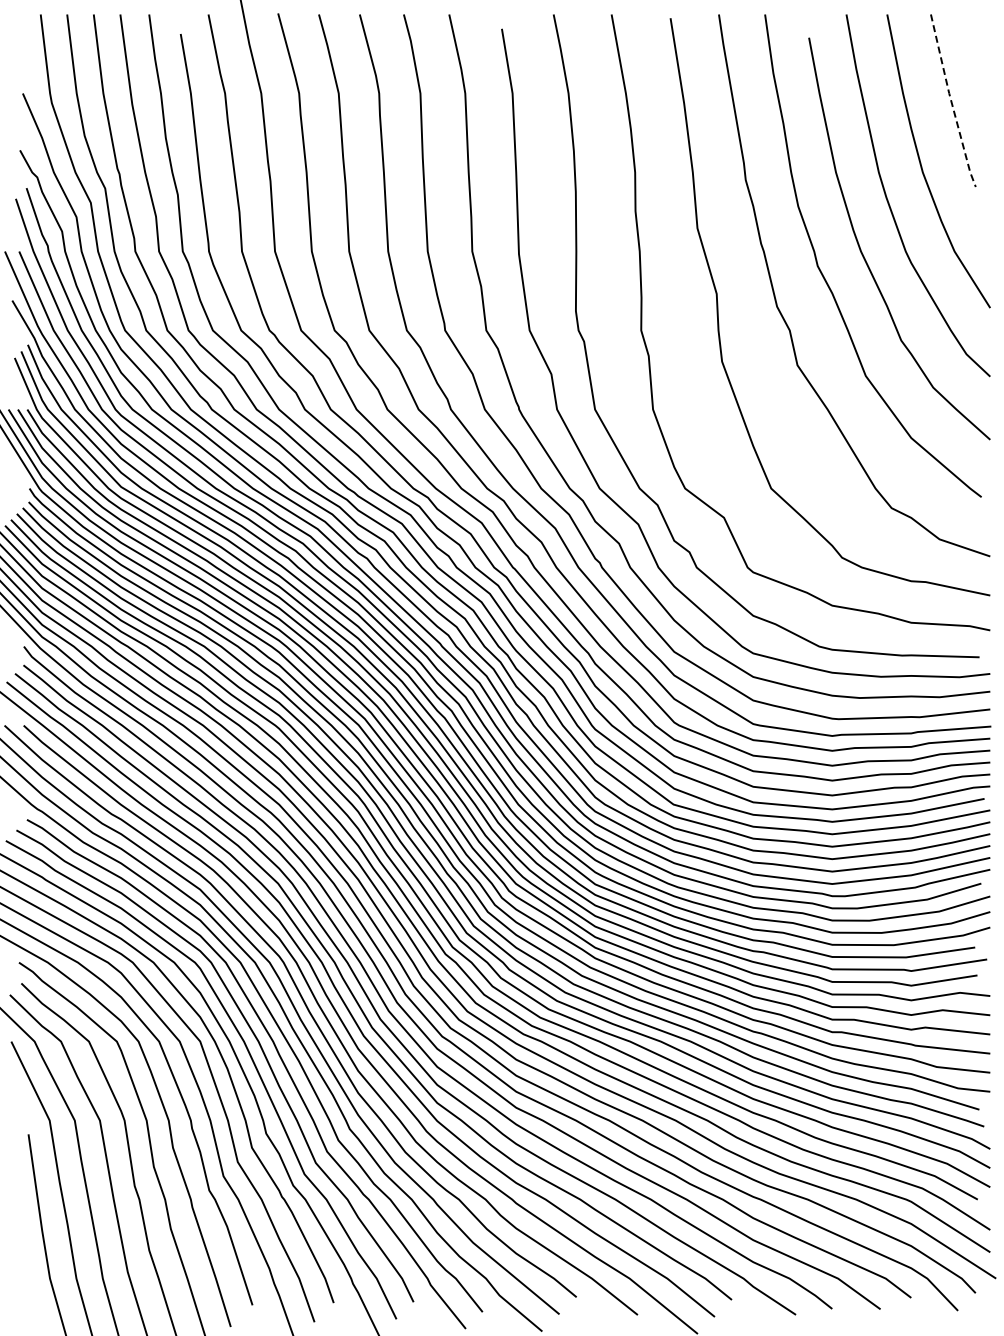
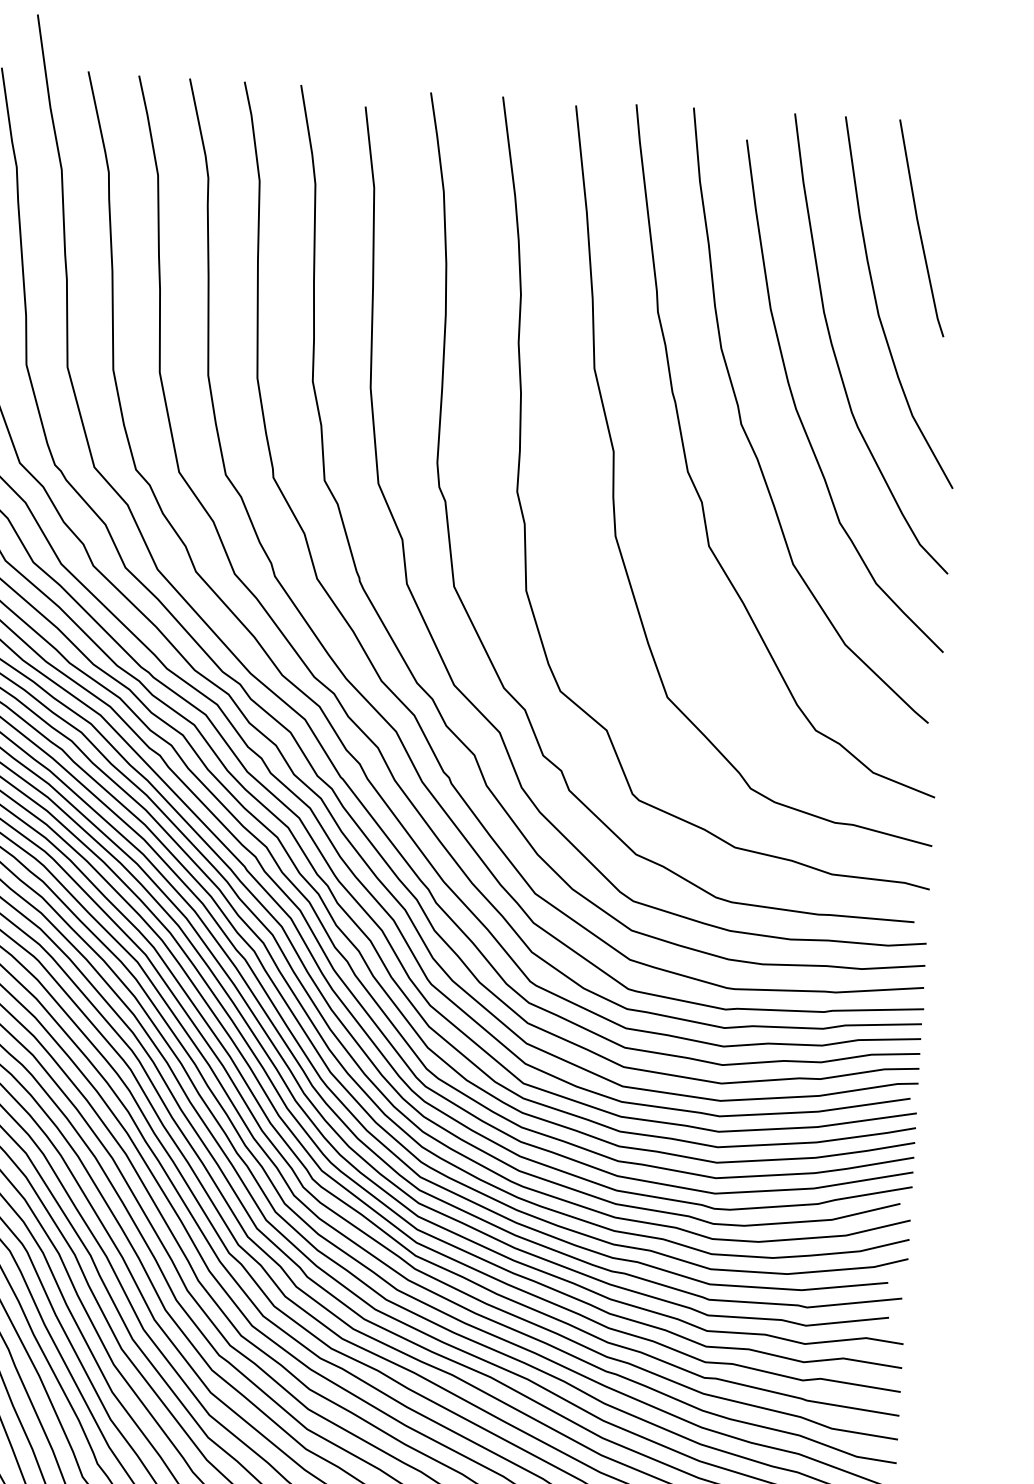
line: (951, 101) -> (919, 229), dashed -> solid

